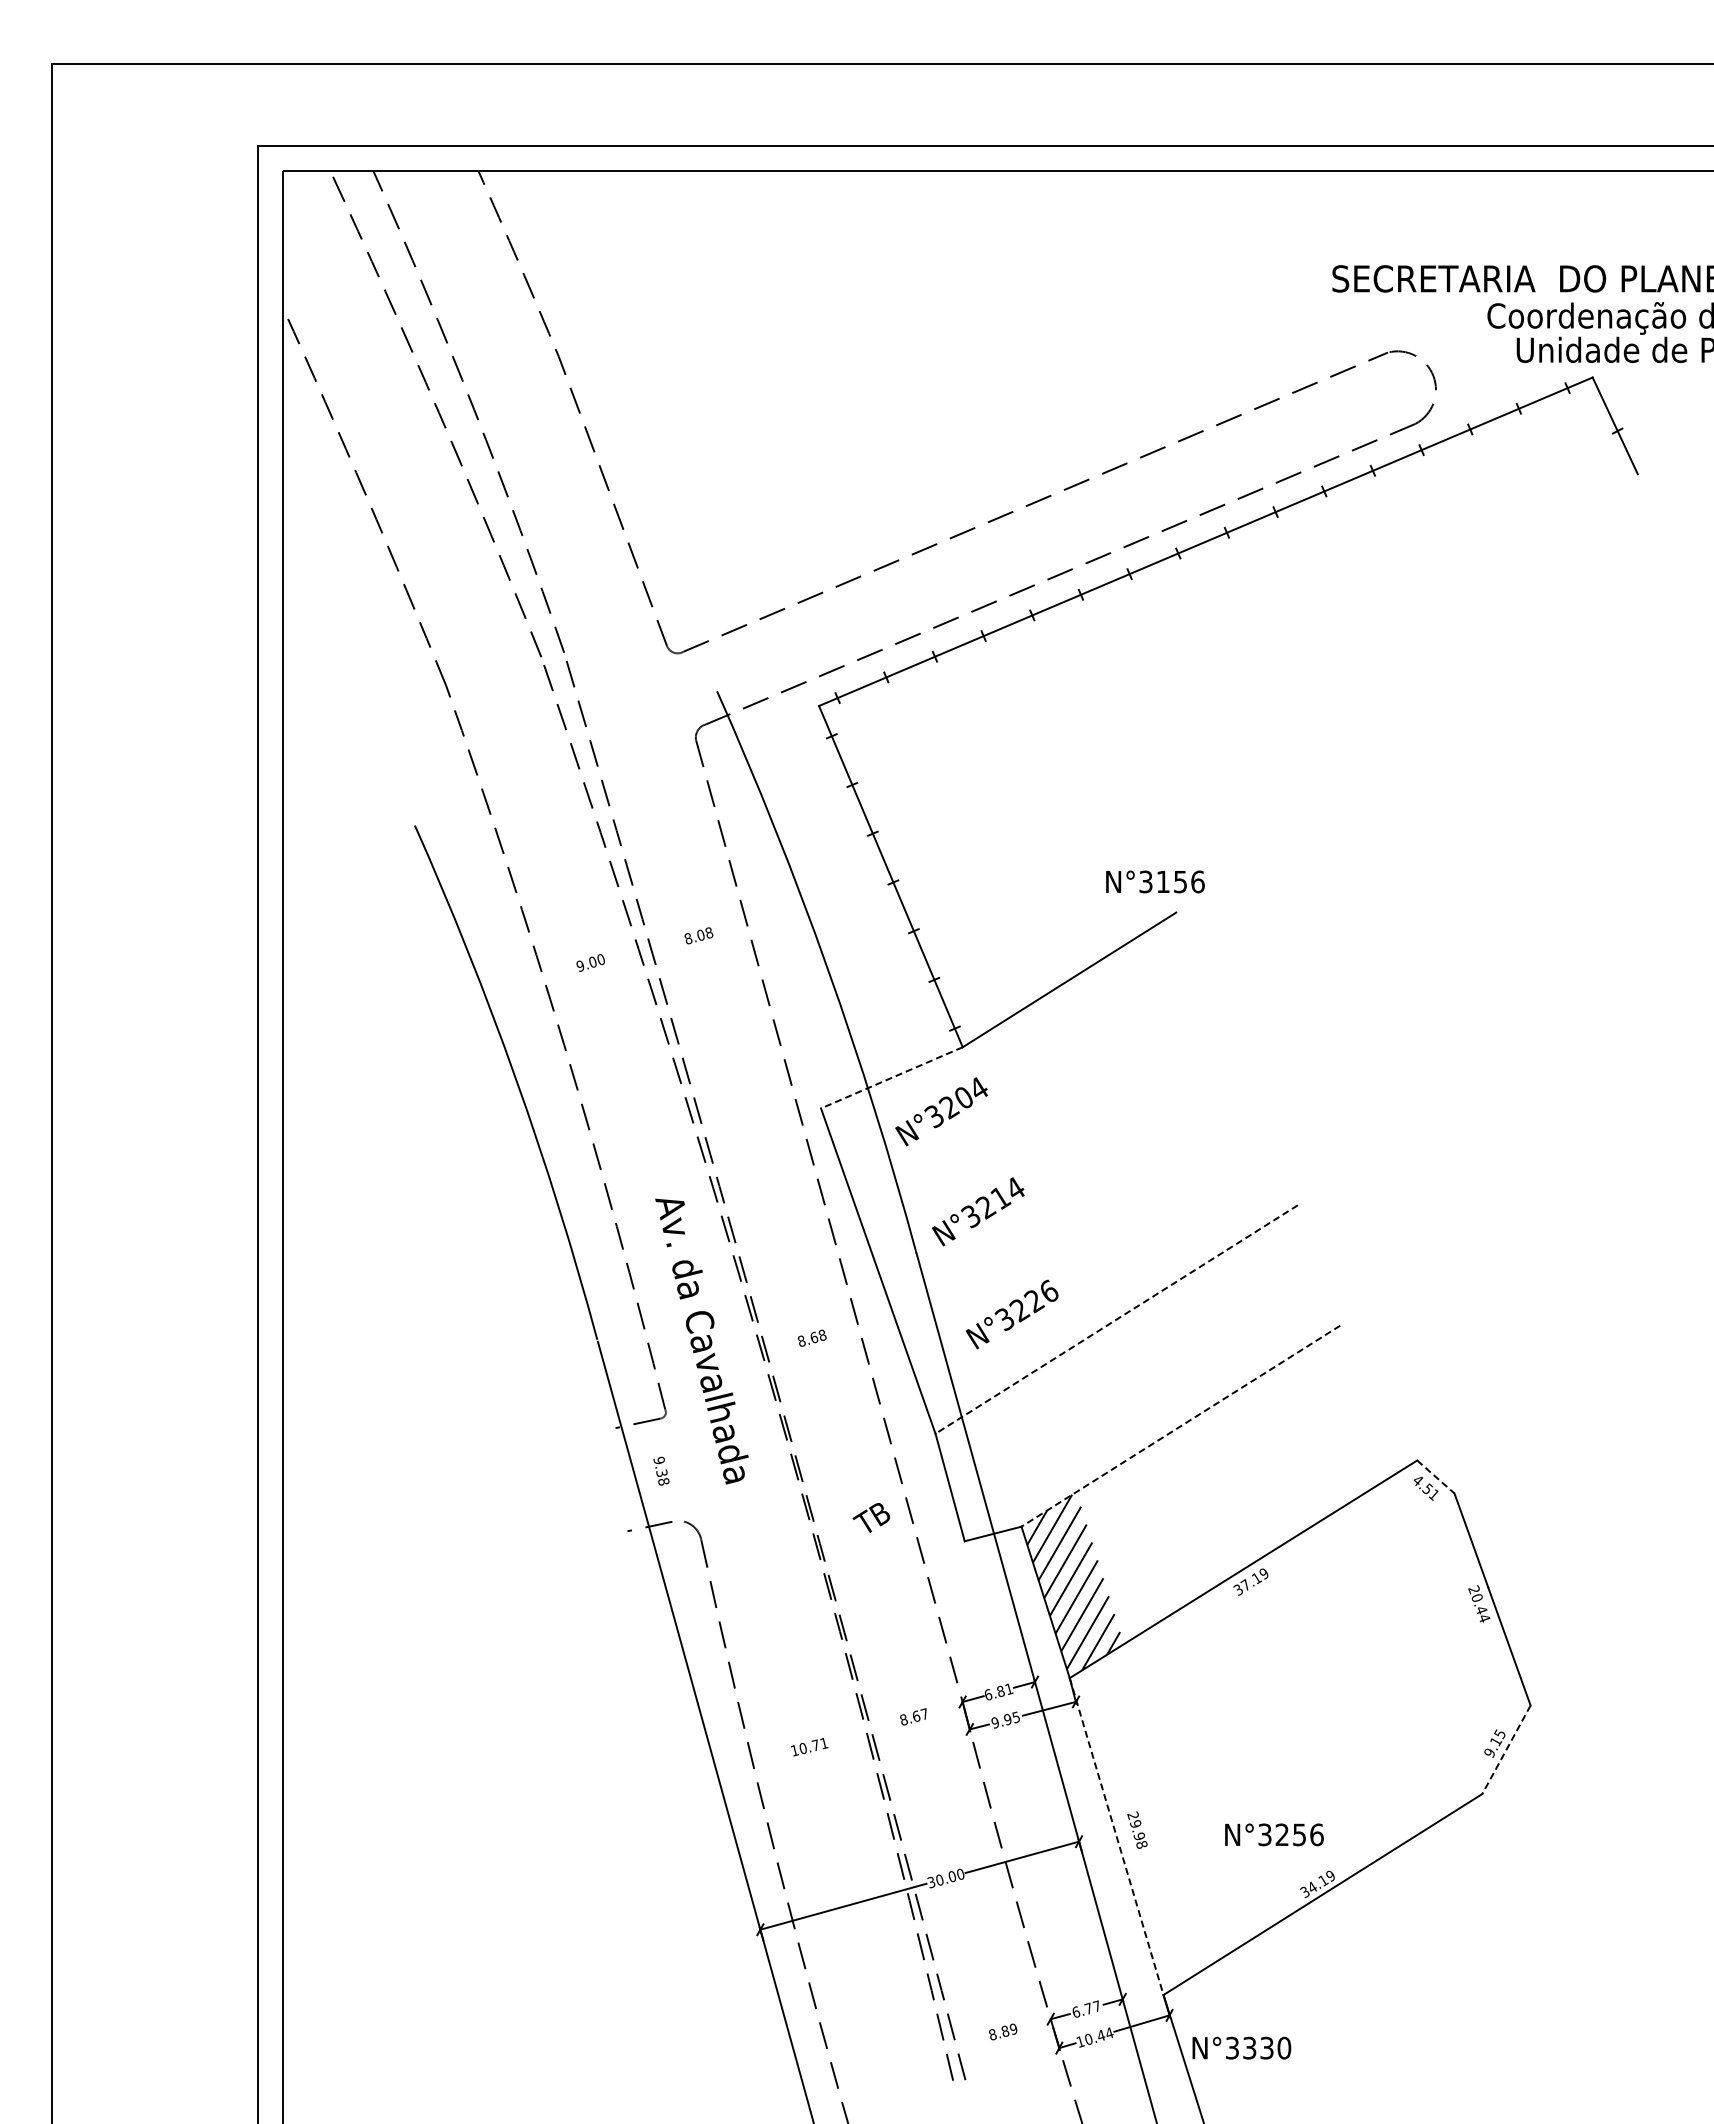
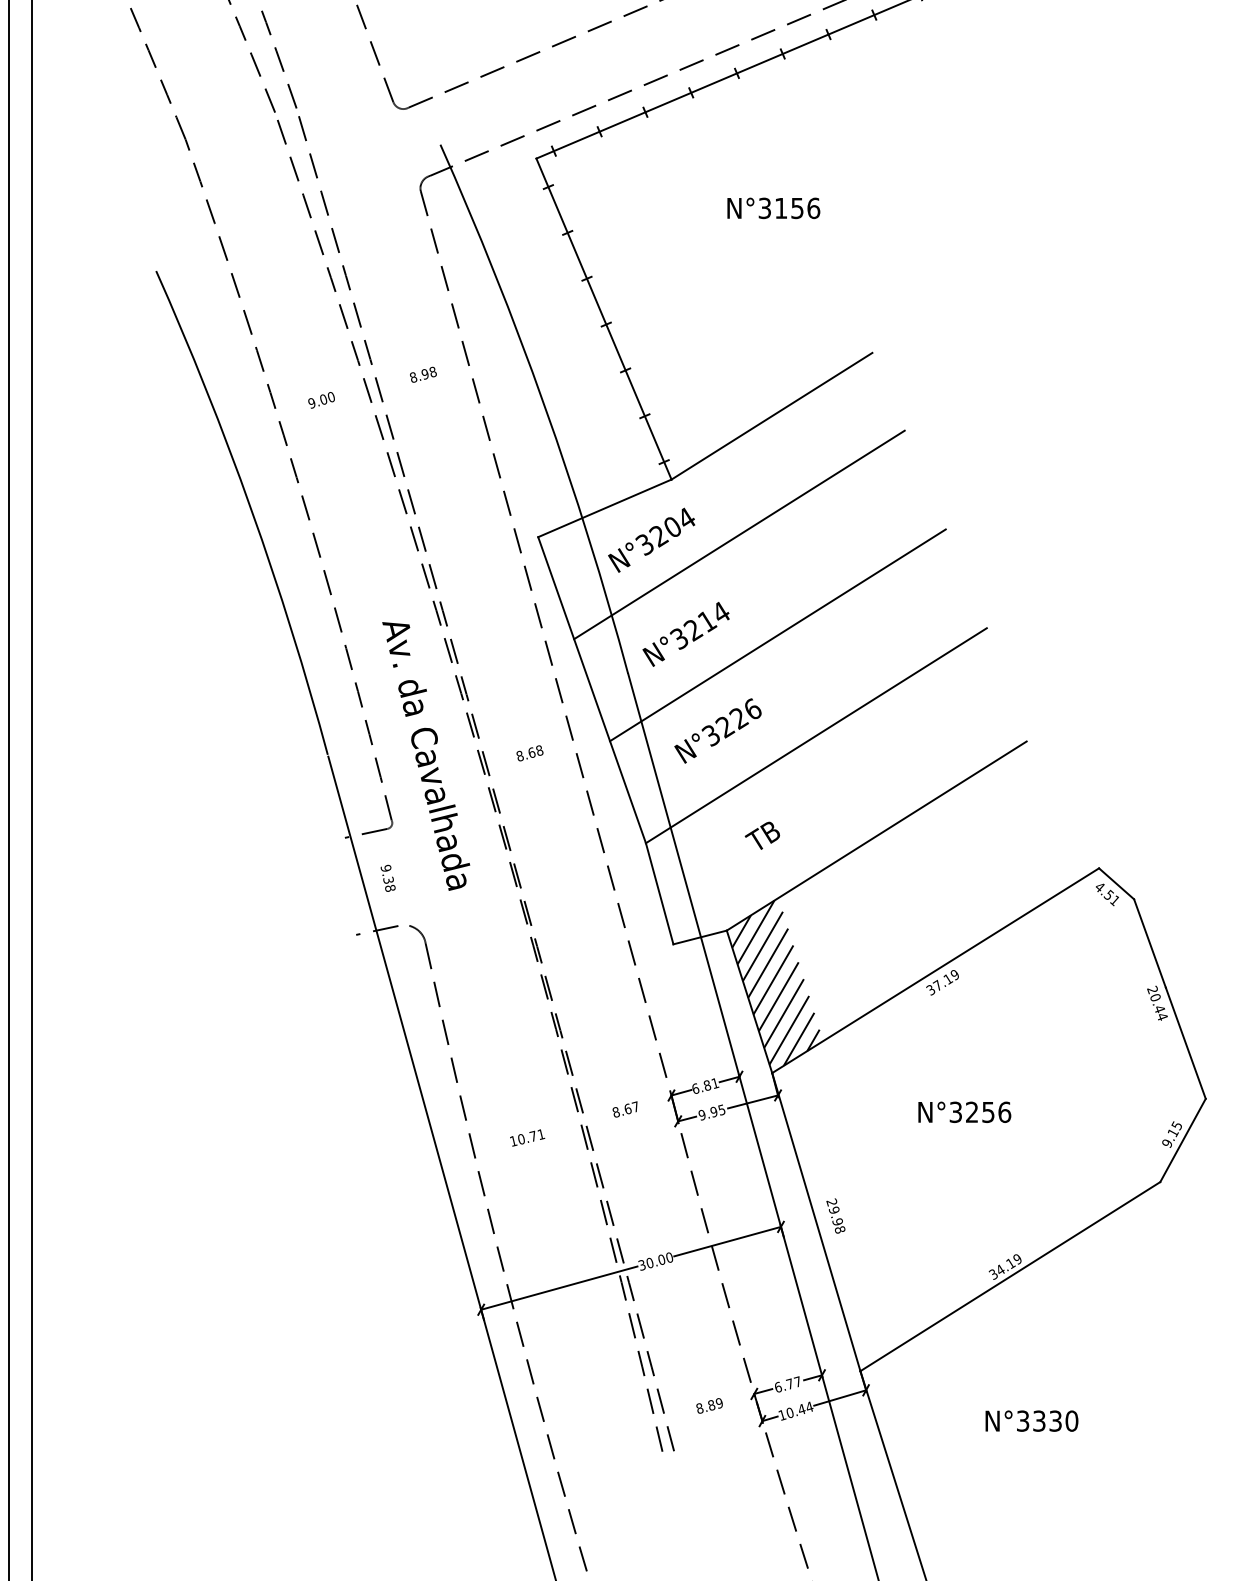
text: (1155, 881) -> (773, 207), moved
text: (700, 935) -> (424, 374), 8.08 -> 8.98
line: (891, 1078) -> (604, 508), dashed -> solid
line: (1034, 1105) -> (739, 534), added
line: (1075, 1212) -> (777, 635), added
line: (1116, 1319) -> (816, 735), dashed -> solid
line: (1180, 1426) -> (876, 836), dashed -> solid
line: (1435, 1476) -> (1116, 883), dashed -> solid
text: (871, 1517) -> (762, 835), moved
line: (1506, 1750) -> (1183, 1141), dashed -> solid
text: (1274, 1834) -> (964, 1111), moved
line: (1116, 1837) -> (816, 1222), dashed -> solid
text: (1241, 2047) -> (1031, 1420), moved

